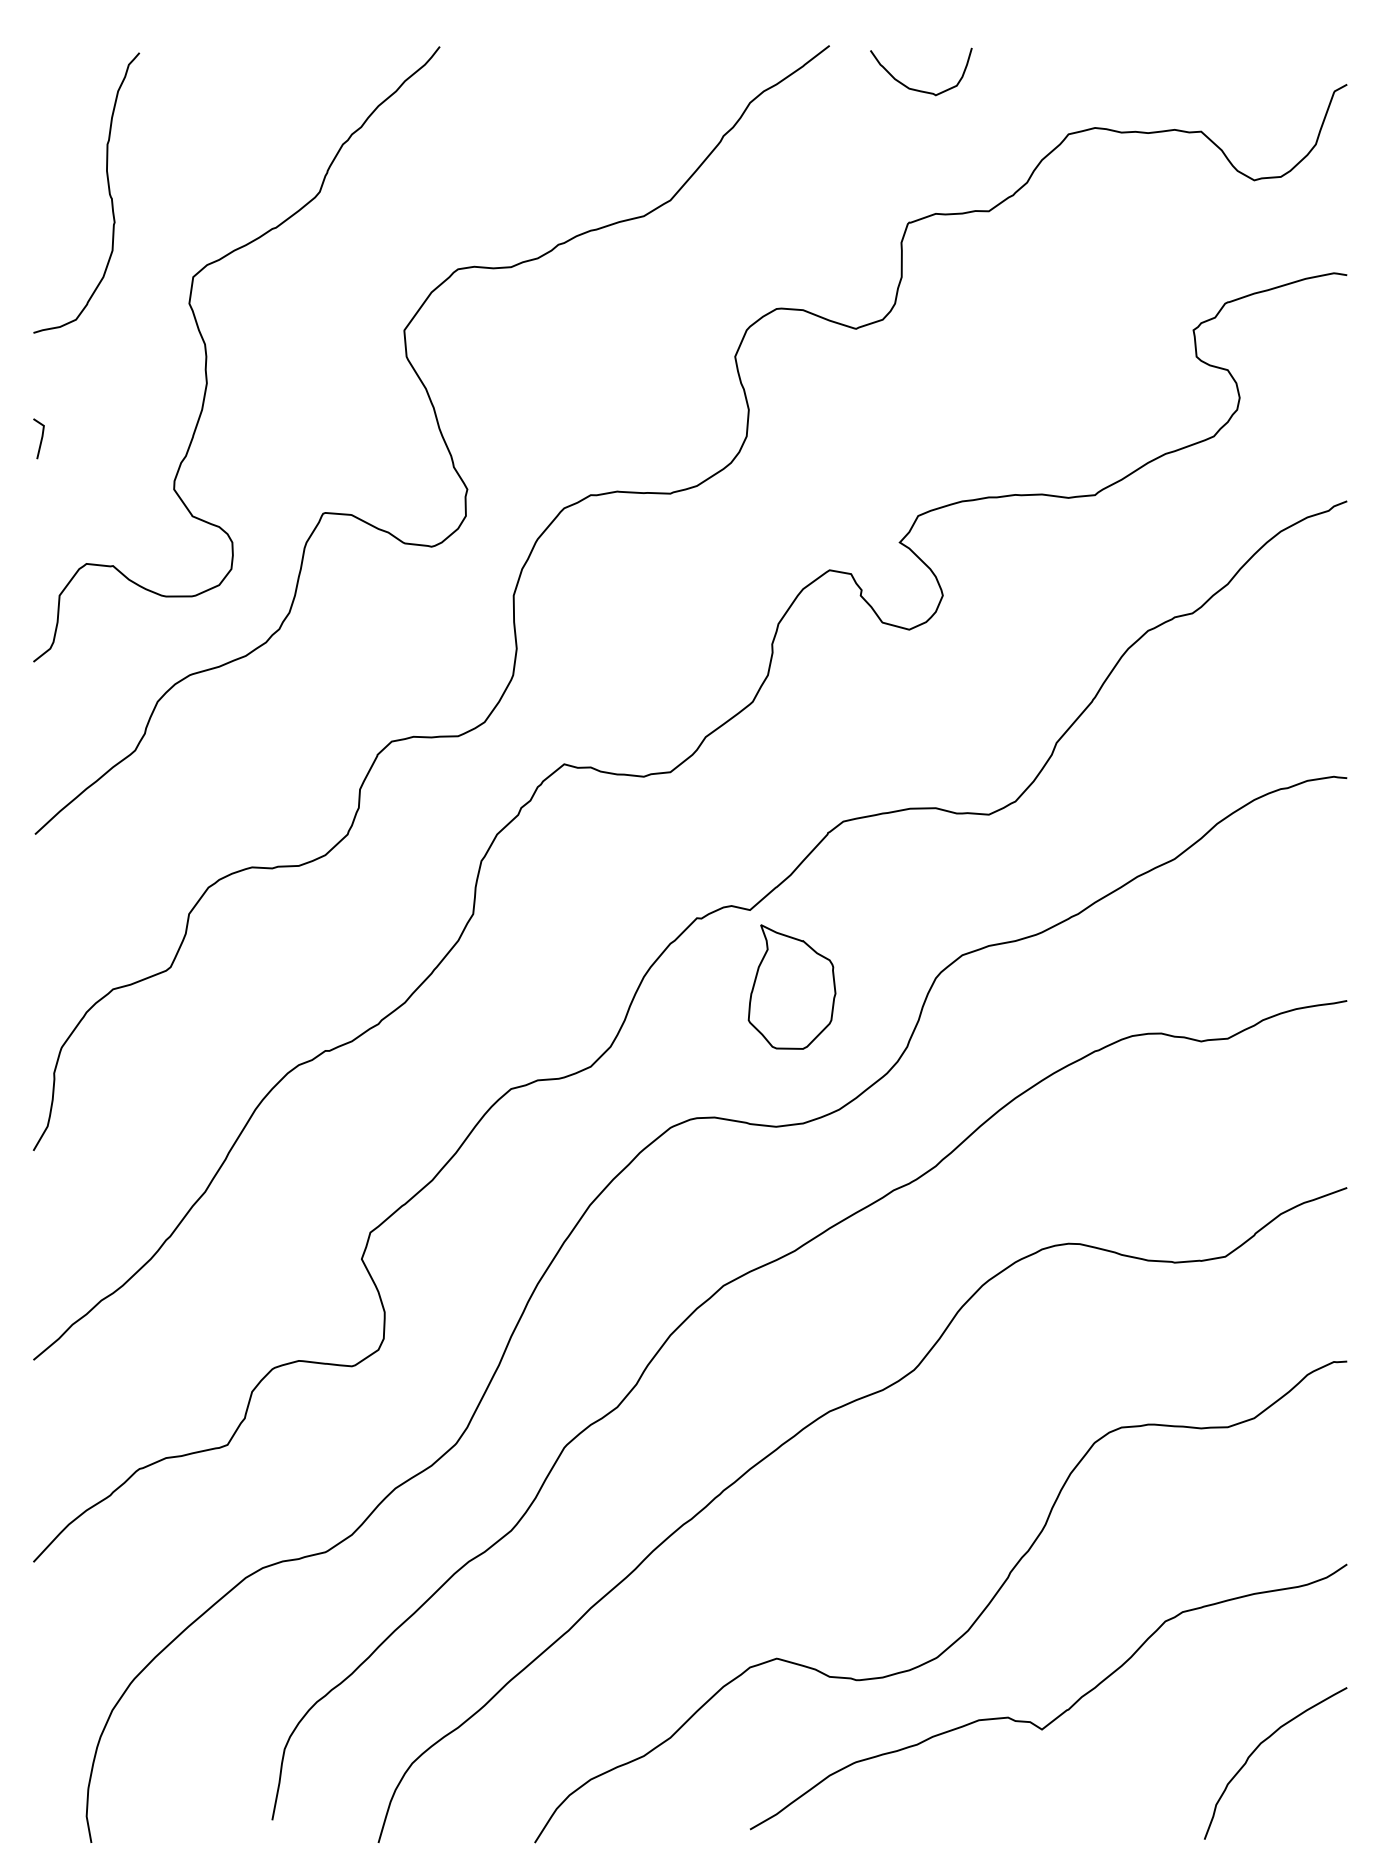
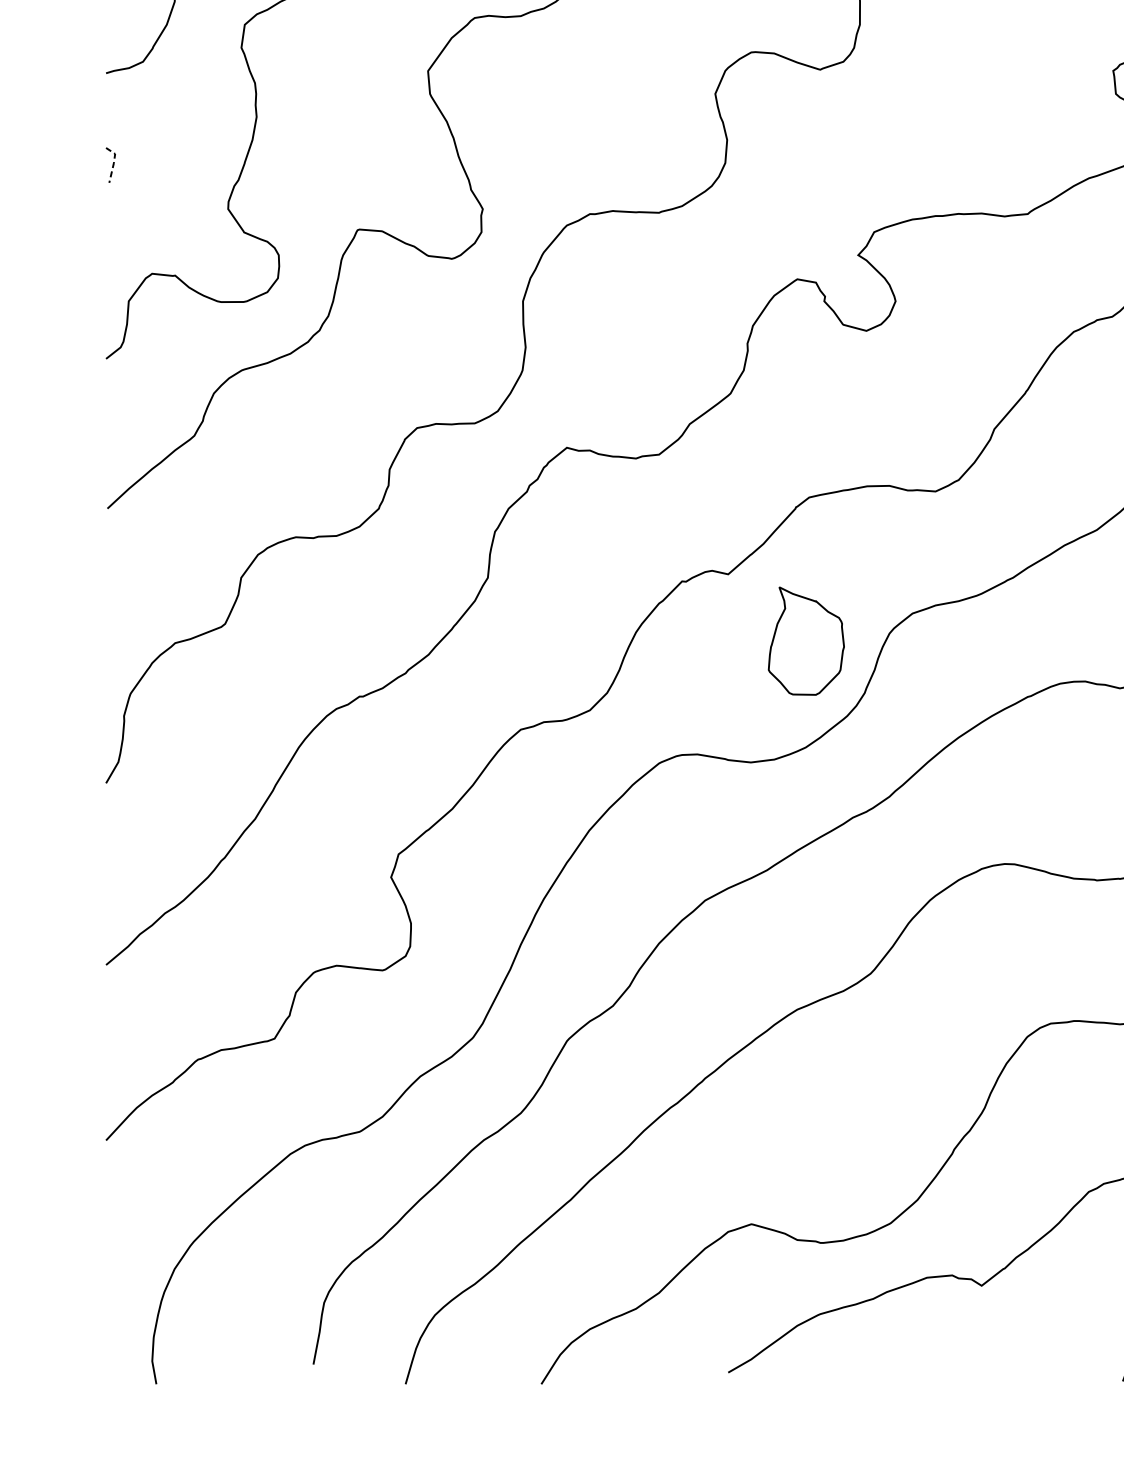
line: (42, 436) -> (113, 163), solid -> dashed
part: (791, 986) -> (805, 640), moved

